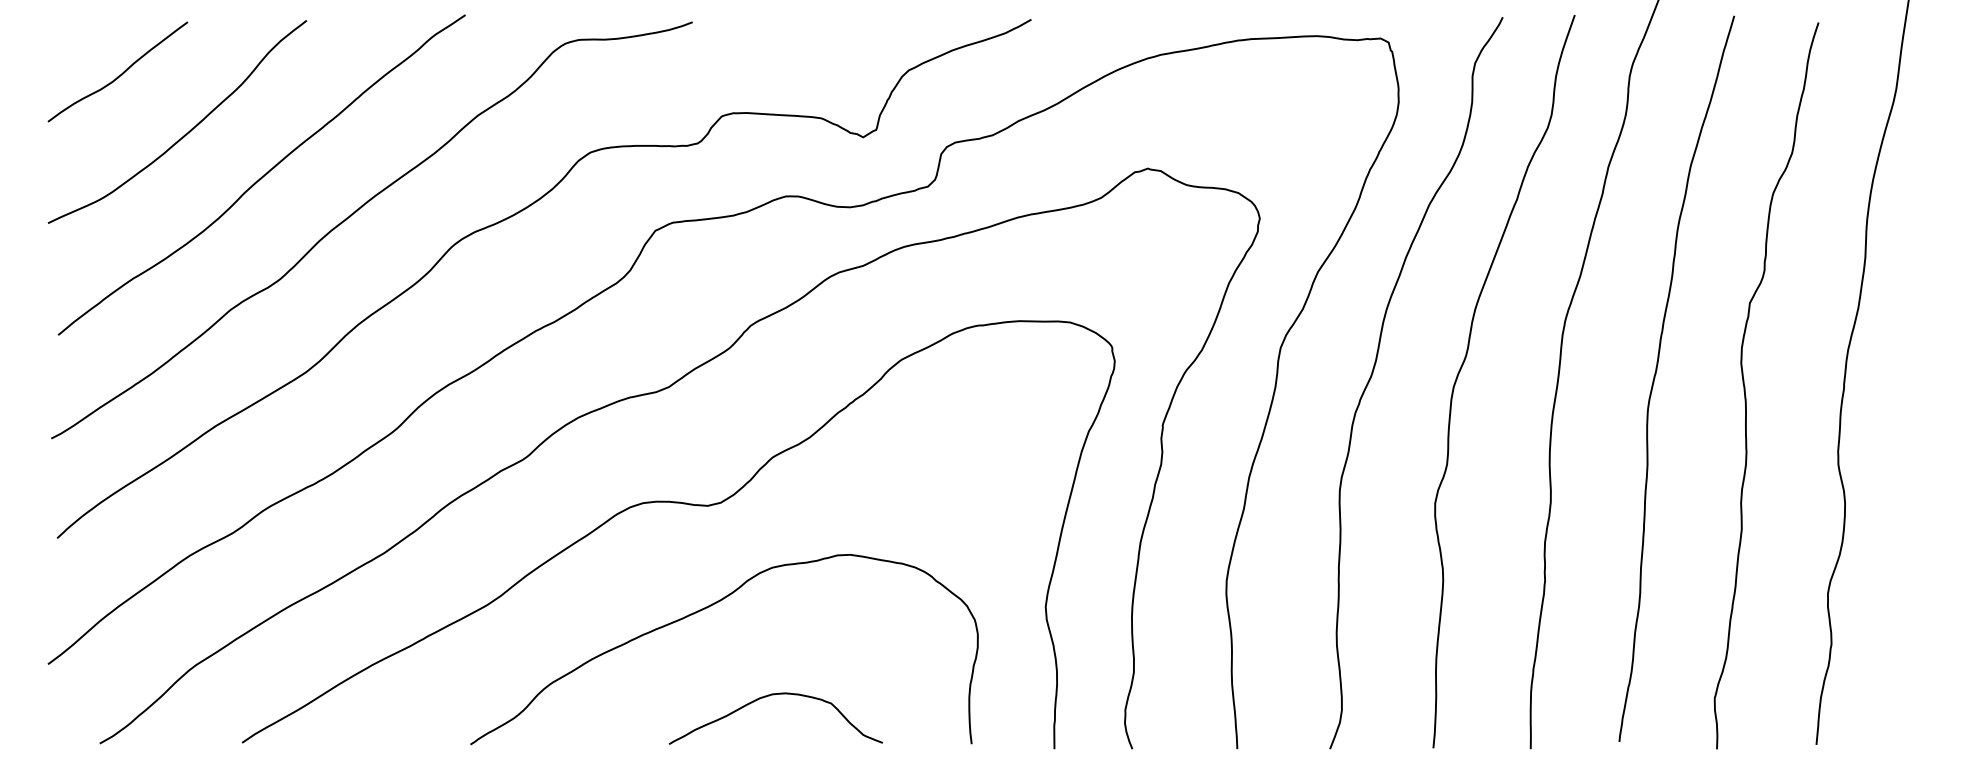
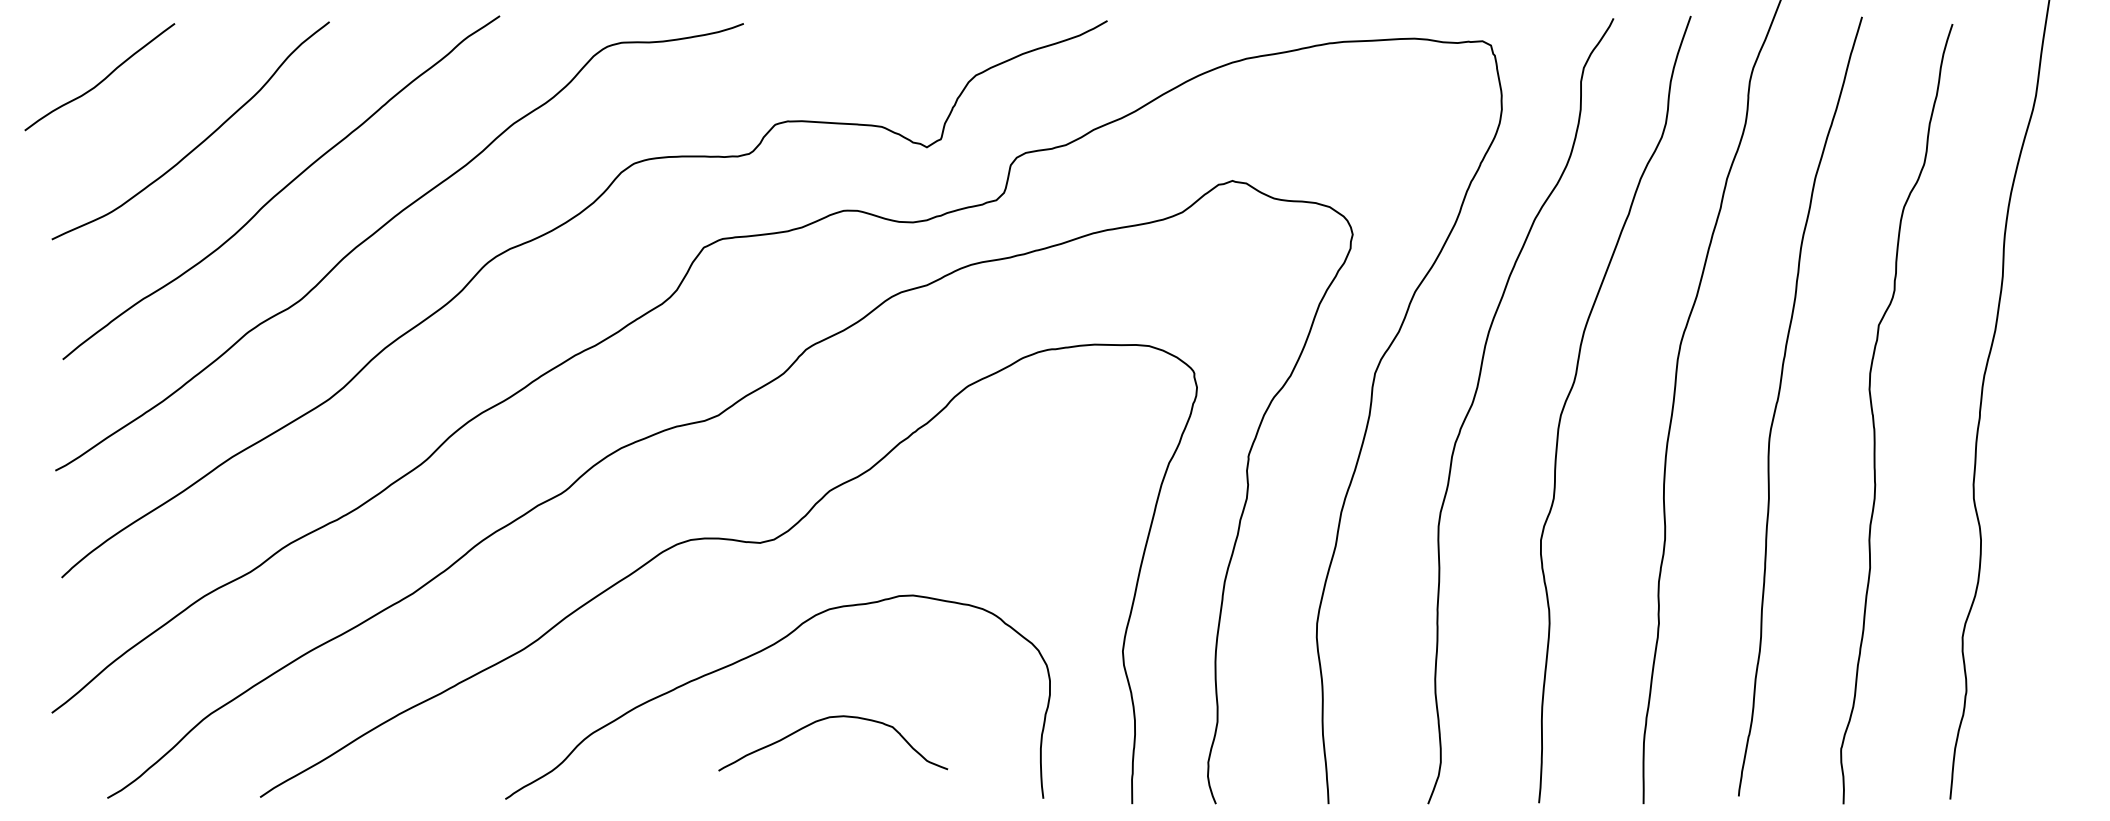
curve: (120, 74) -> (102, 79), moved
curve: (769, 696) -> (826, 719), moved

